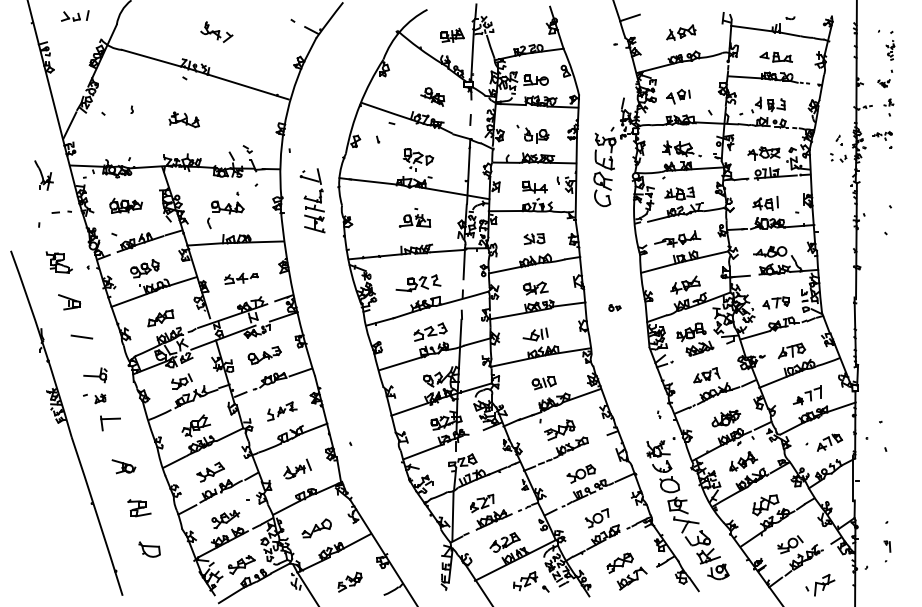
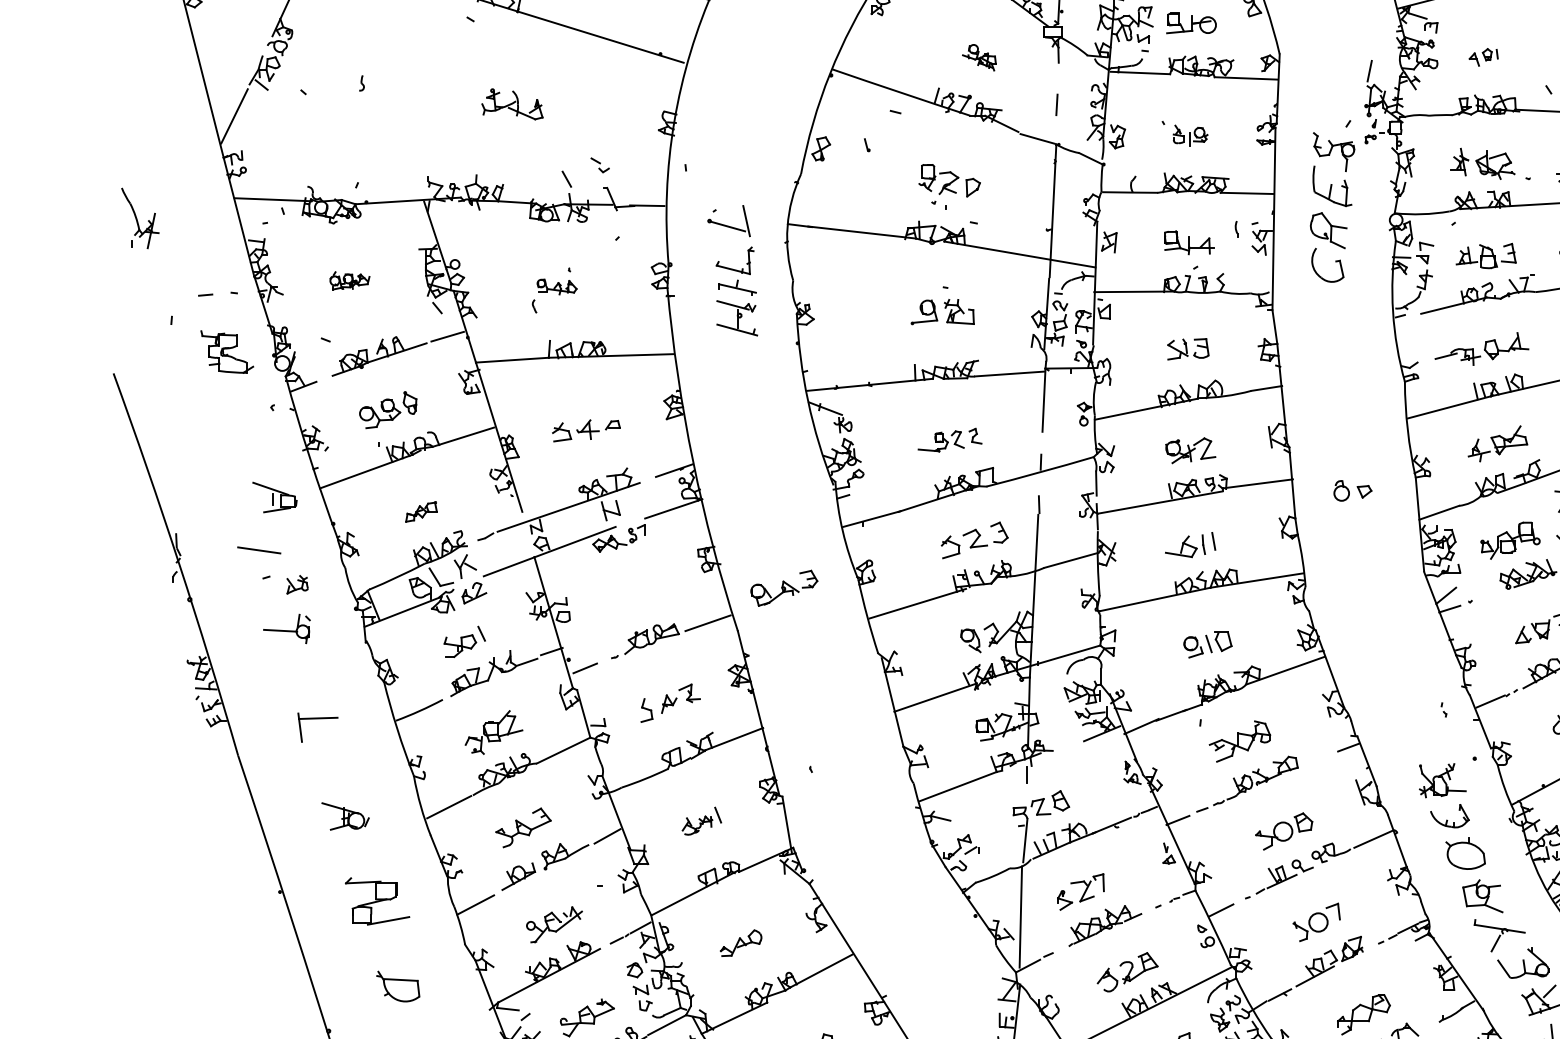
part: (432, 96) -> (978, 56), size x0.7
part: (678, 96) -> (1483, 56), size x0.6
part: (183, 119) -> (510, 103), moved
part: (532, 133) -> (1184, 132), size x0.7
part: (43, 175) -> (139, 218), moved
part: (125, 205) -> (348, 280), size x0.6
part: (225, 210) -> (553, 290), size x0.6
part: (58, 262) -> (225, 352), moved
part: (418, 283) -> (950, 440), size x0.7
part: (69, 302) -> (274, 497), moved
part: (614, 307) -> (1352, 489), size x1.6
part: (160, 318) -> (420, 512), size x0.6
part: (264, 355) -> (783, 588), moved
part: (94, 398) -> (285, 584), moved
part: (297, 468) -> (701, 820), size x0.7
part: (139, 508) -> (377, 902), size x1.4
part: (316, 528) -> (740, 943), size x0.7

